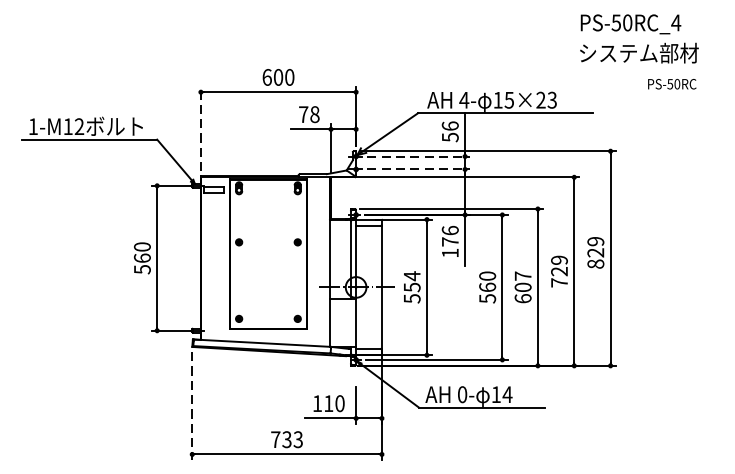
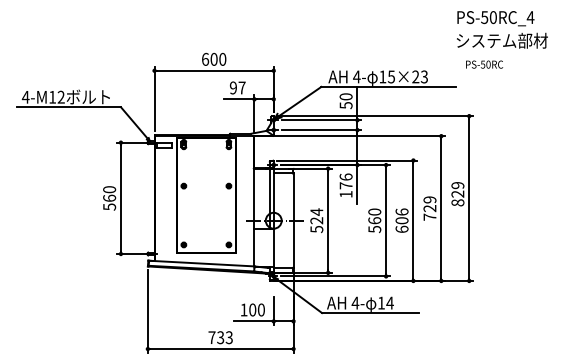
text: (639, 38) -> (502, 29), moved
text: (672, 84) -> (484, 64), moved
text: (308, 113) -> (237, 87), 78 -> 97
text: (449, 125) -> (345, 96), 56 -> 50
text: (32, 126) -> (25, 97), 1-M12 -> 4-M12
line: (200, 128) -> (154, 98), dashed -> solid
line: (418, 156) -> (321, 120), dashed -> solid
line: (418, 169) -> (321, 130), dashed -> solid
text: (522, 275) -> (401, 211), 607 -> 606
text: (411, 287) -> (316, 220), 554 -> 524
text: (462, 393) -> (355, 302), 0- -> 4-
text: (328, 402) -> (252, 309), 110 -> 100
line: (191, 406) -> (147, 312), dashed -> solid

